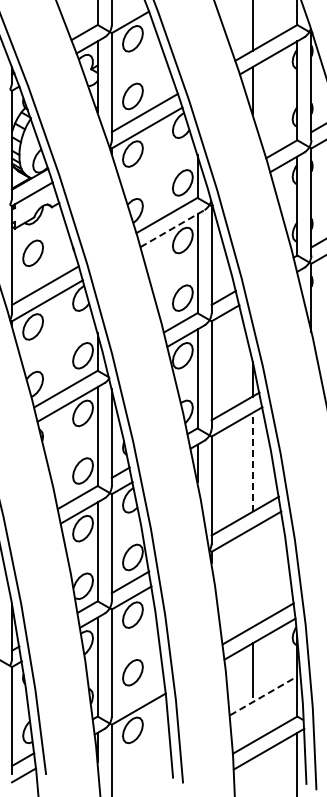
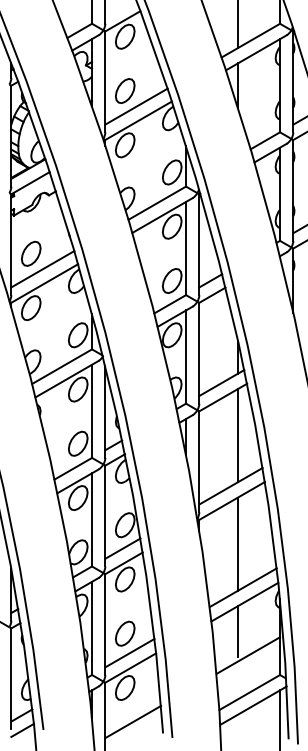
line: (172, 228) -> (162, 215), dashed -> solid
part: (32, 252) -> (30, 253), moved
line: (252, 461) -> (237, 434), dashed -> solid
line: (252, 577) -> (237, 544), added
line: (137, 693) -> (129, 653), added
line: (263, 695) -> (248, 655), dashed -> solid
line: (141, 766) -> (133, 722), added

